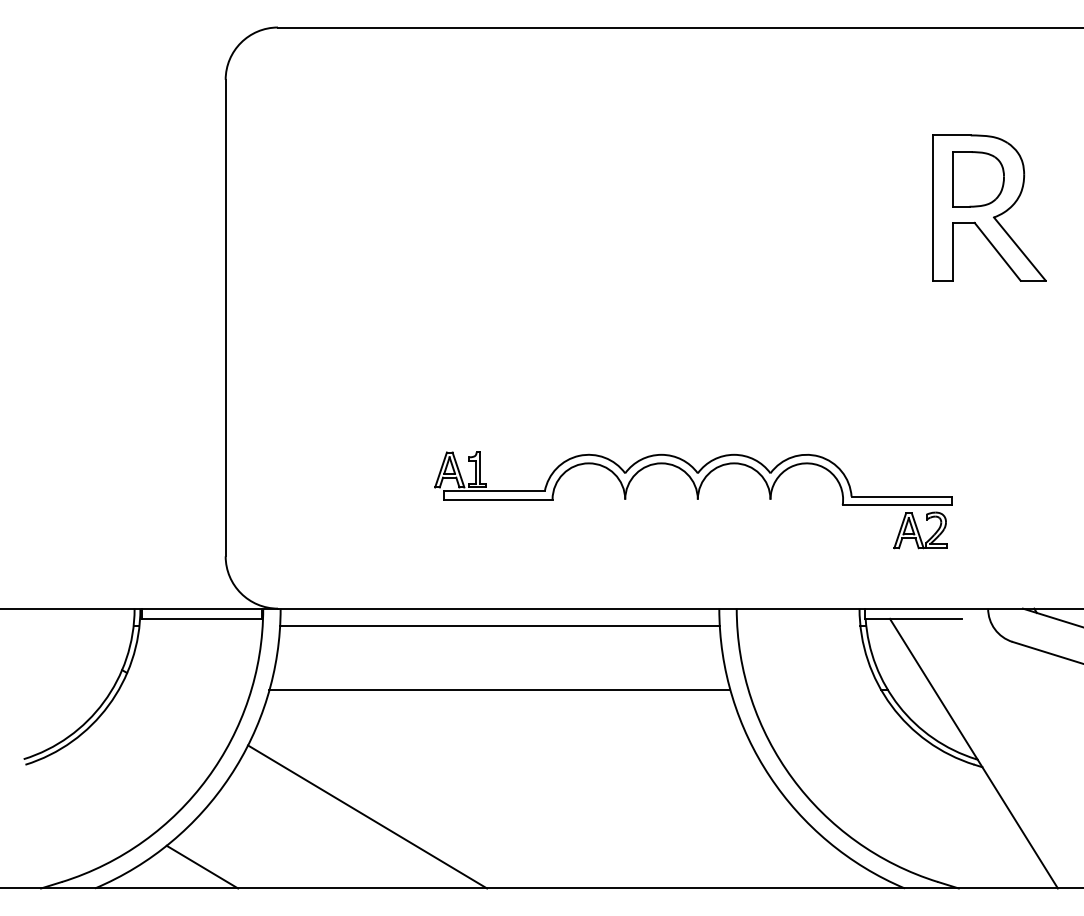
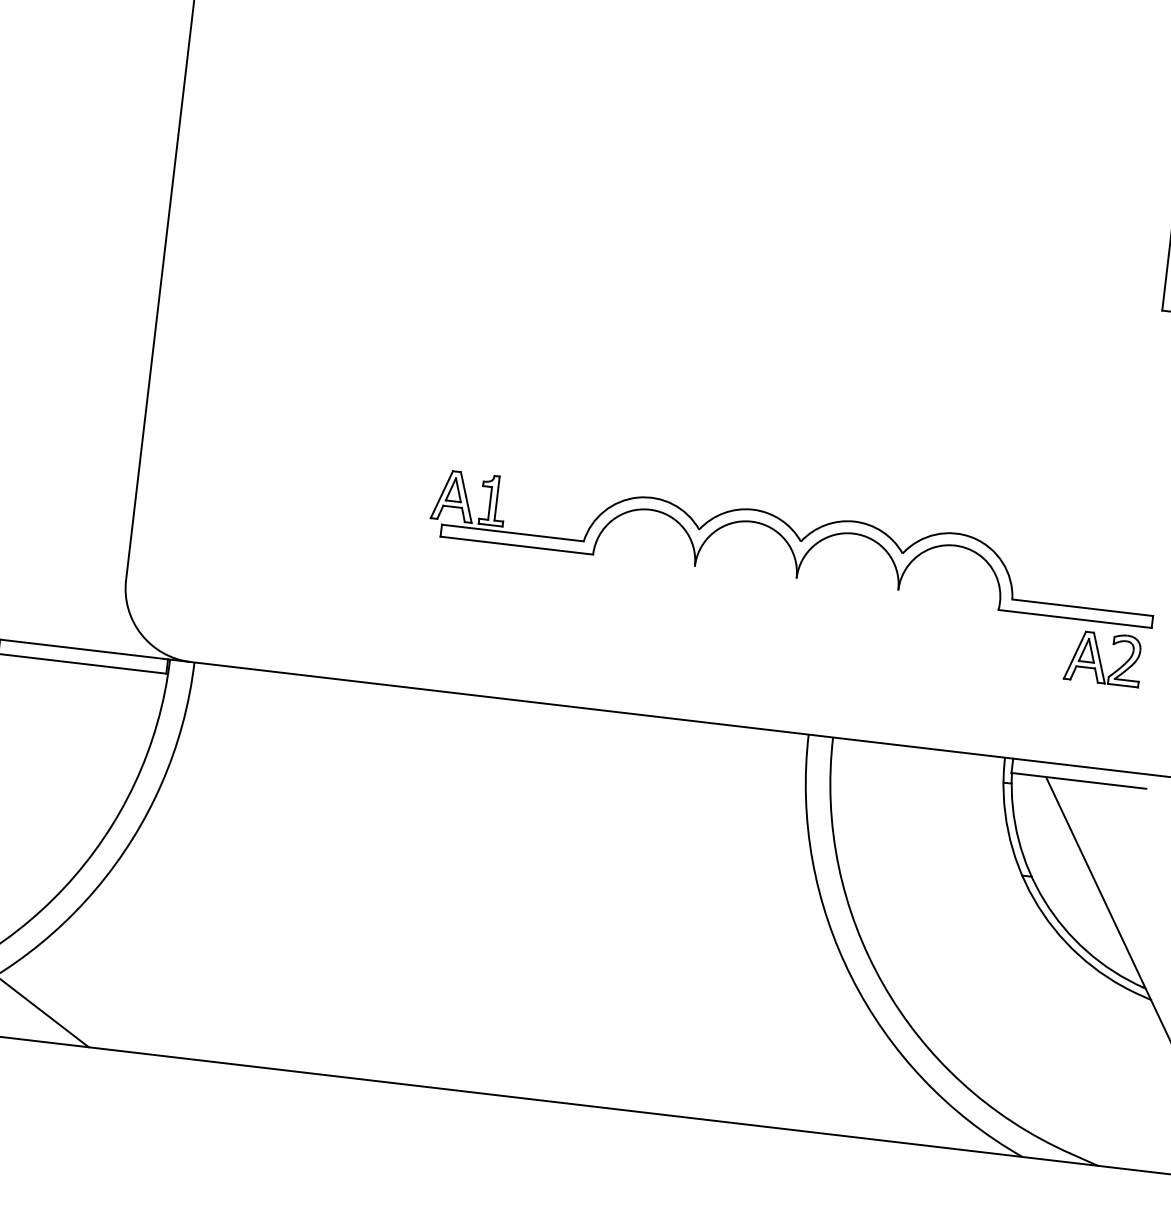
line: (499, 626) -> (497, 723), removed
line: (499, 690) -> (487, 813), removed
line: (367, 816) -> (281, 967), removed

